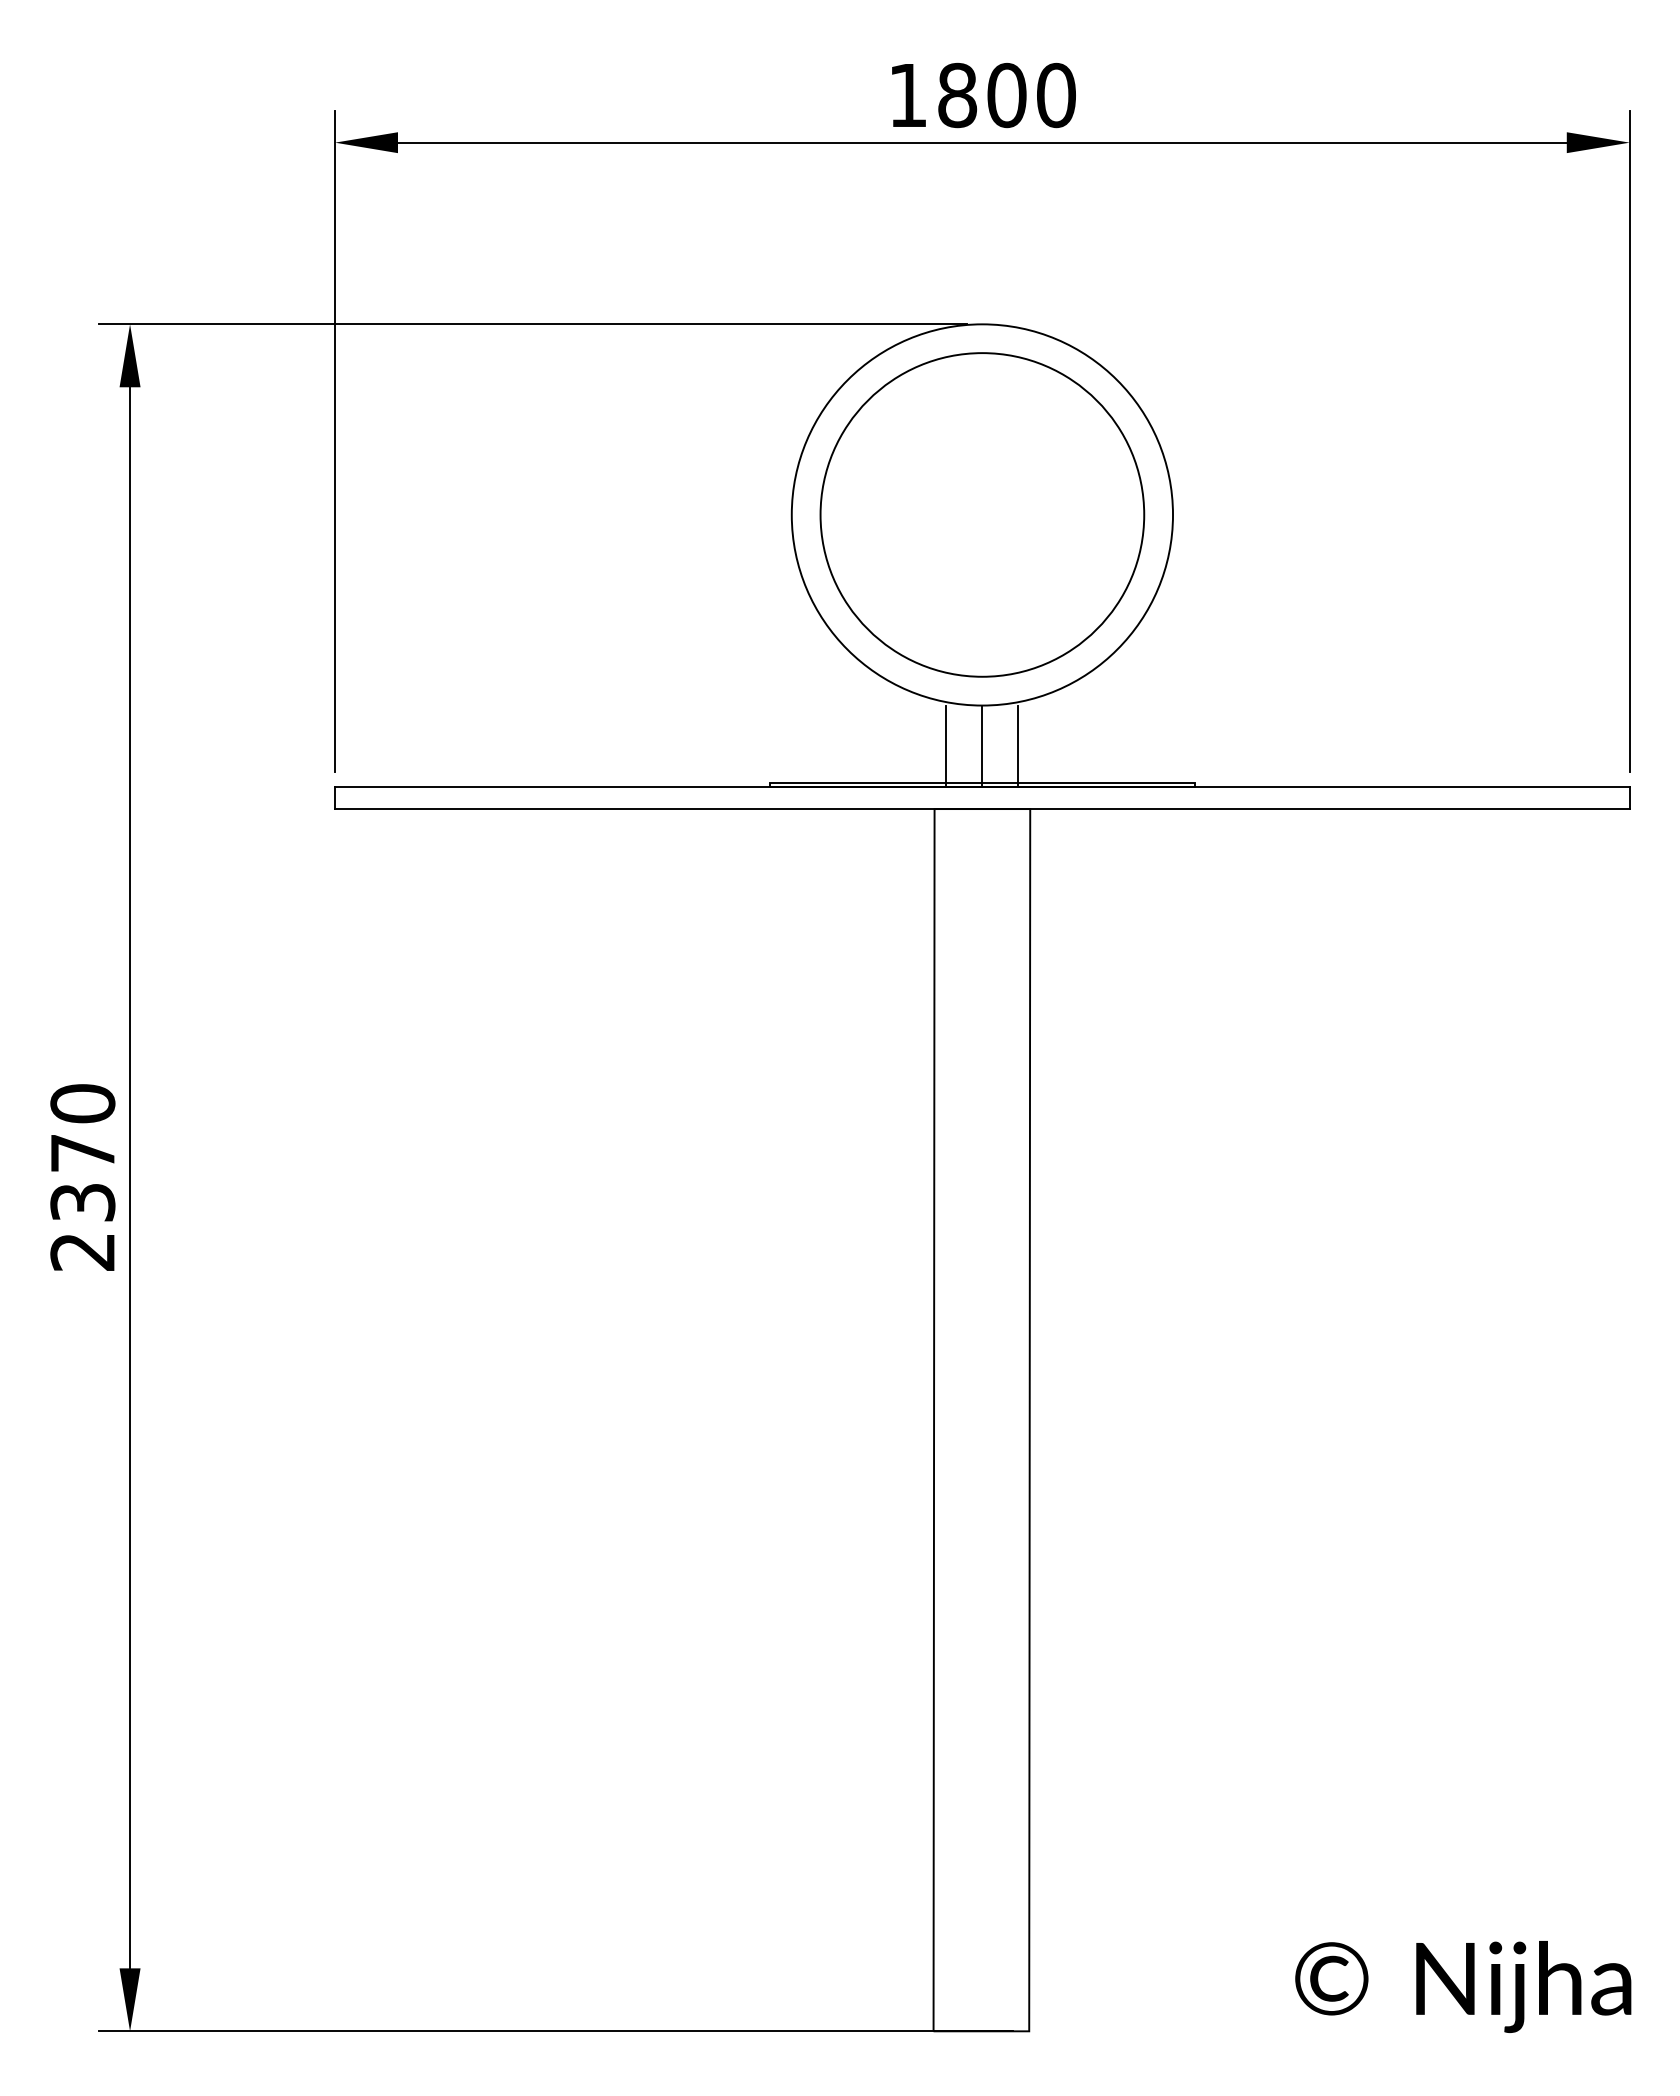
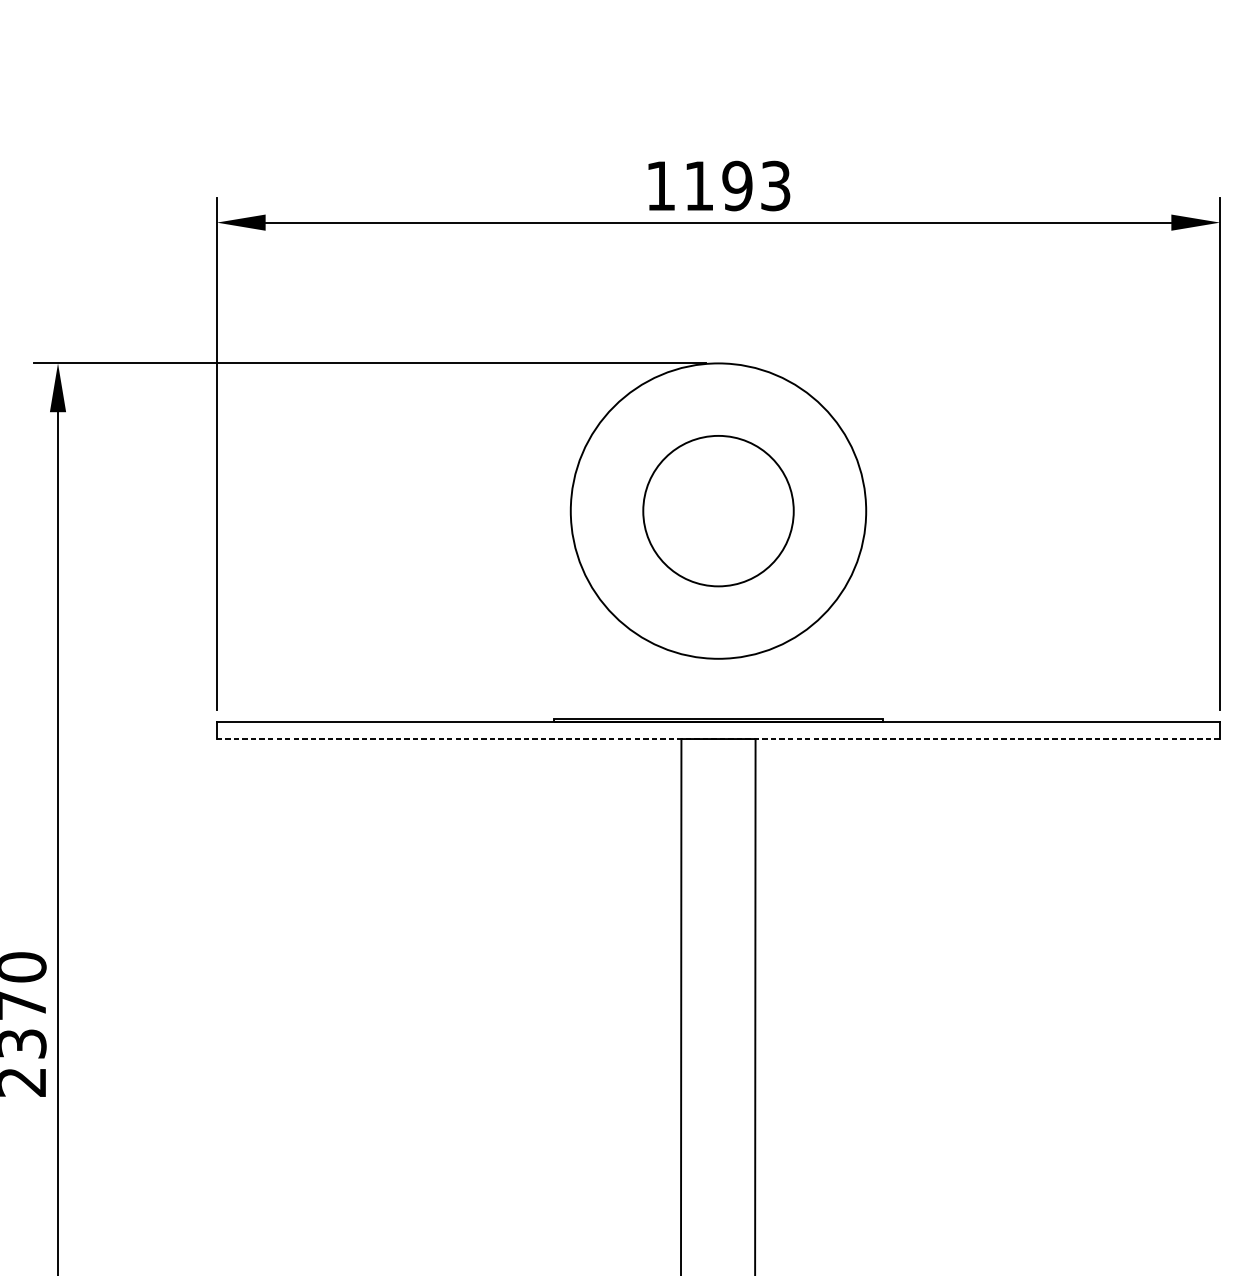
text: (1006, 95) -> (737, 186), 1800 -> 1193
circle: (982, 514) -> (718, 510), size x0.6
line: (946, 746) -> (690, 690), removed
line: (982, 746) -> (718, 690), removed
line: (1018, 746) -> (746, 690), removed
line: (982, 809) -> (718, 739), solid -> dashed

